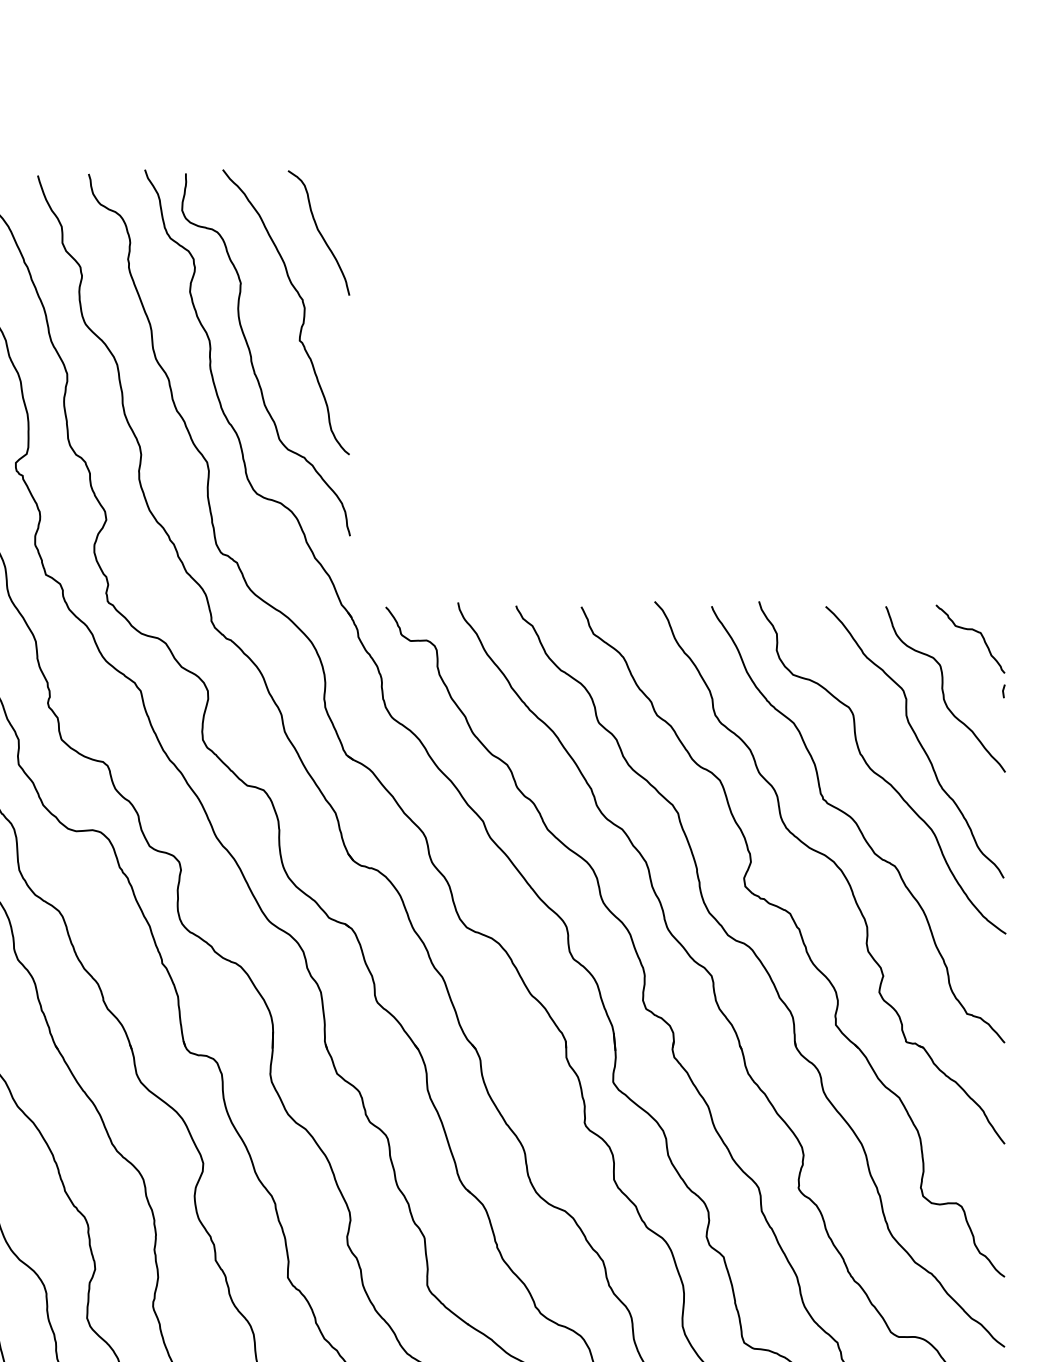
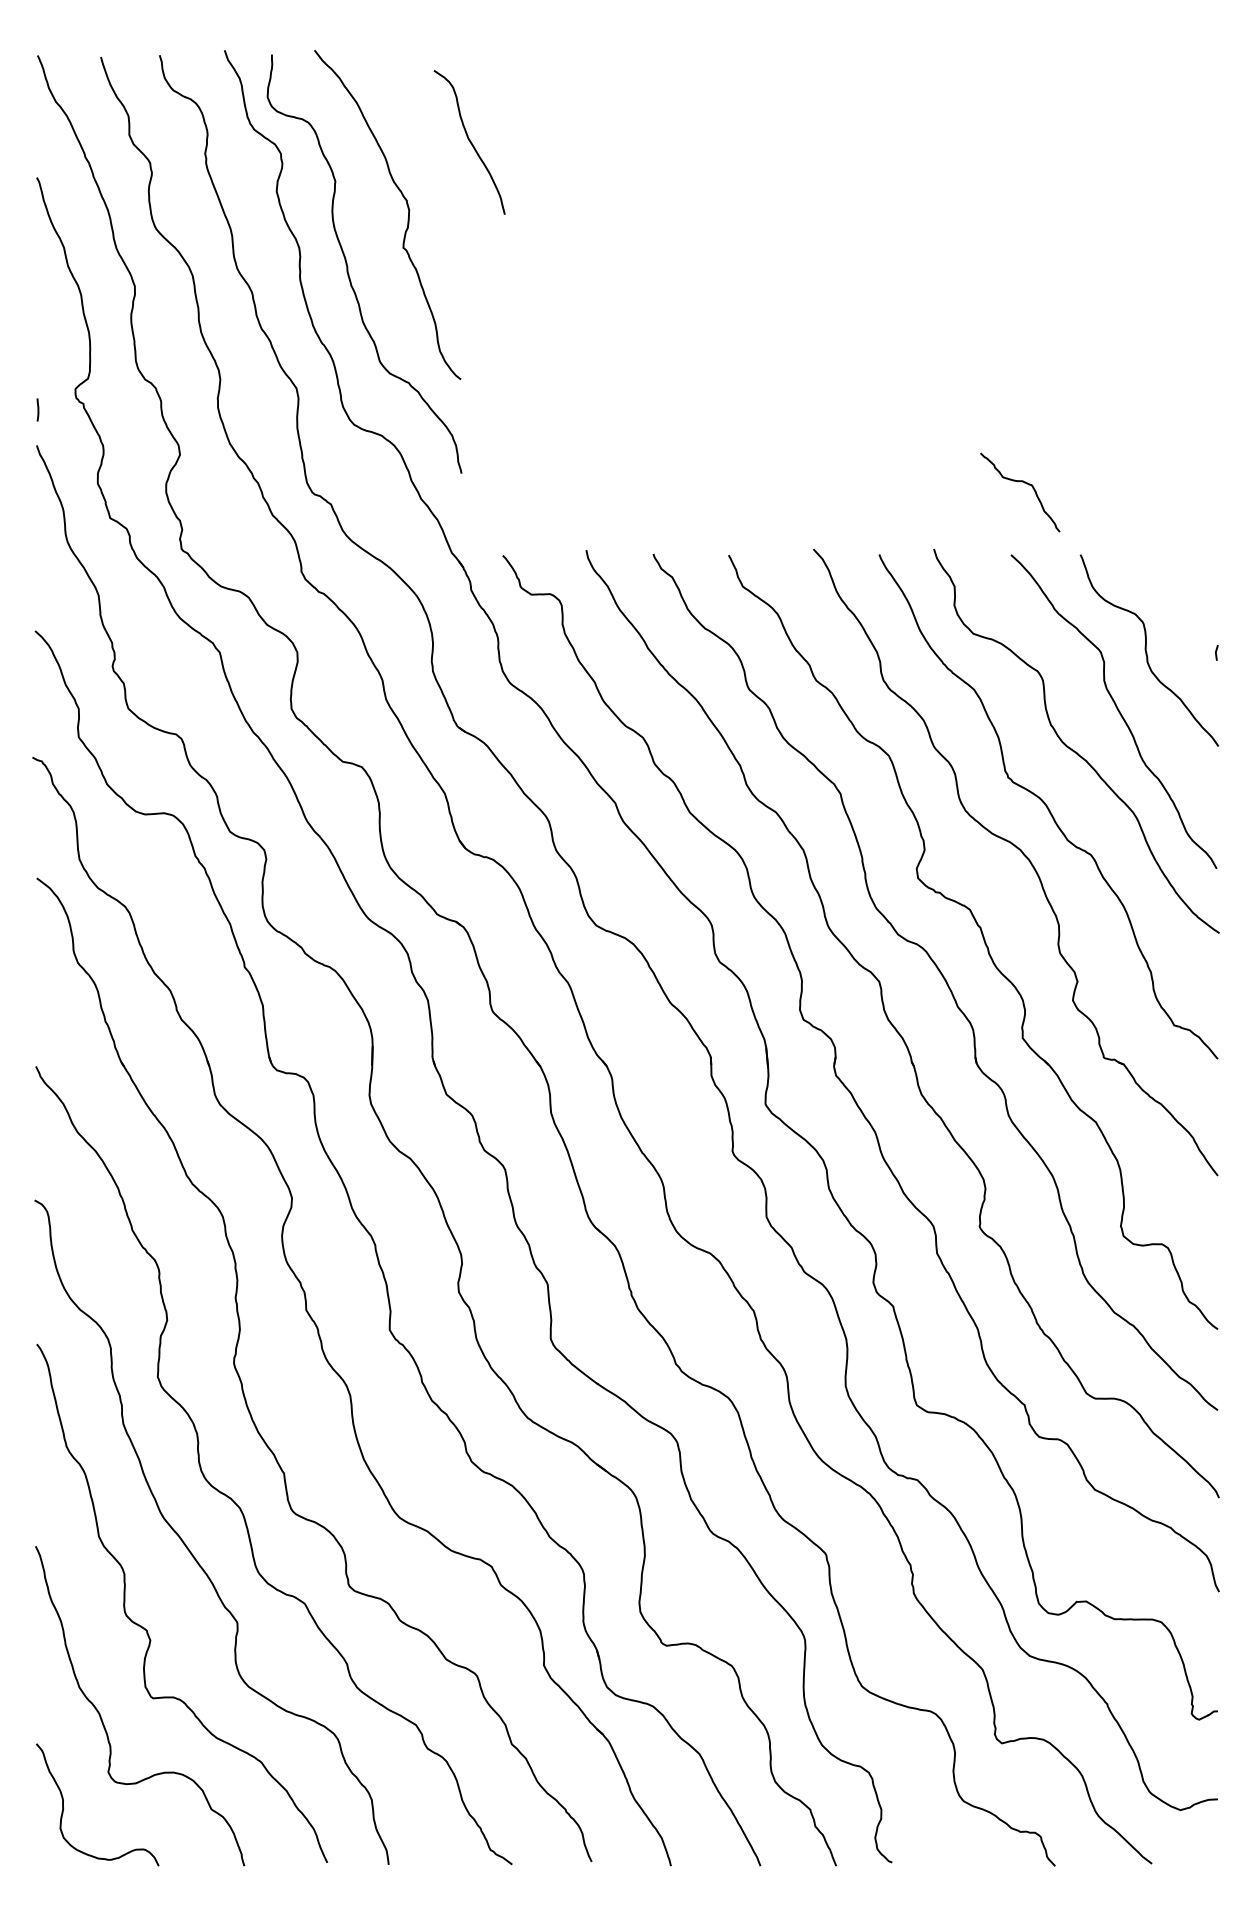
curve: (318, 233) -> (469, 142), moved
curve: (974, 631) -> (1024, 483), moved

